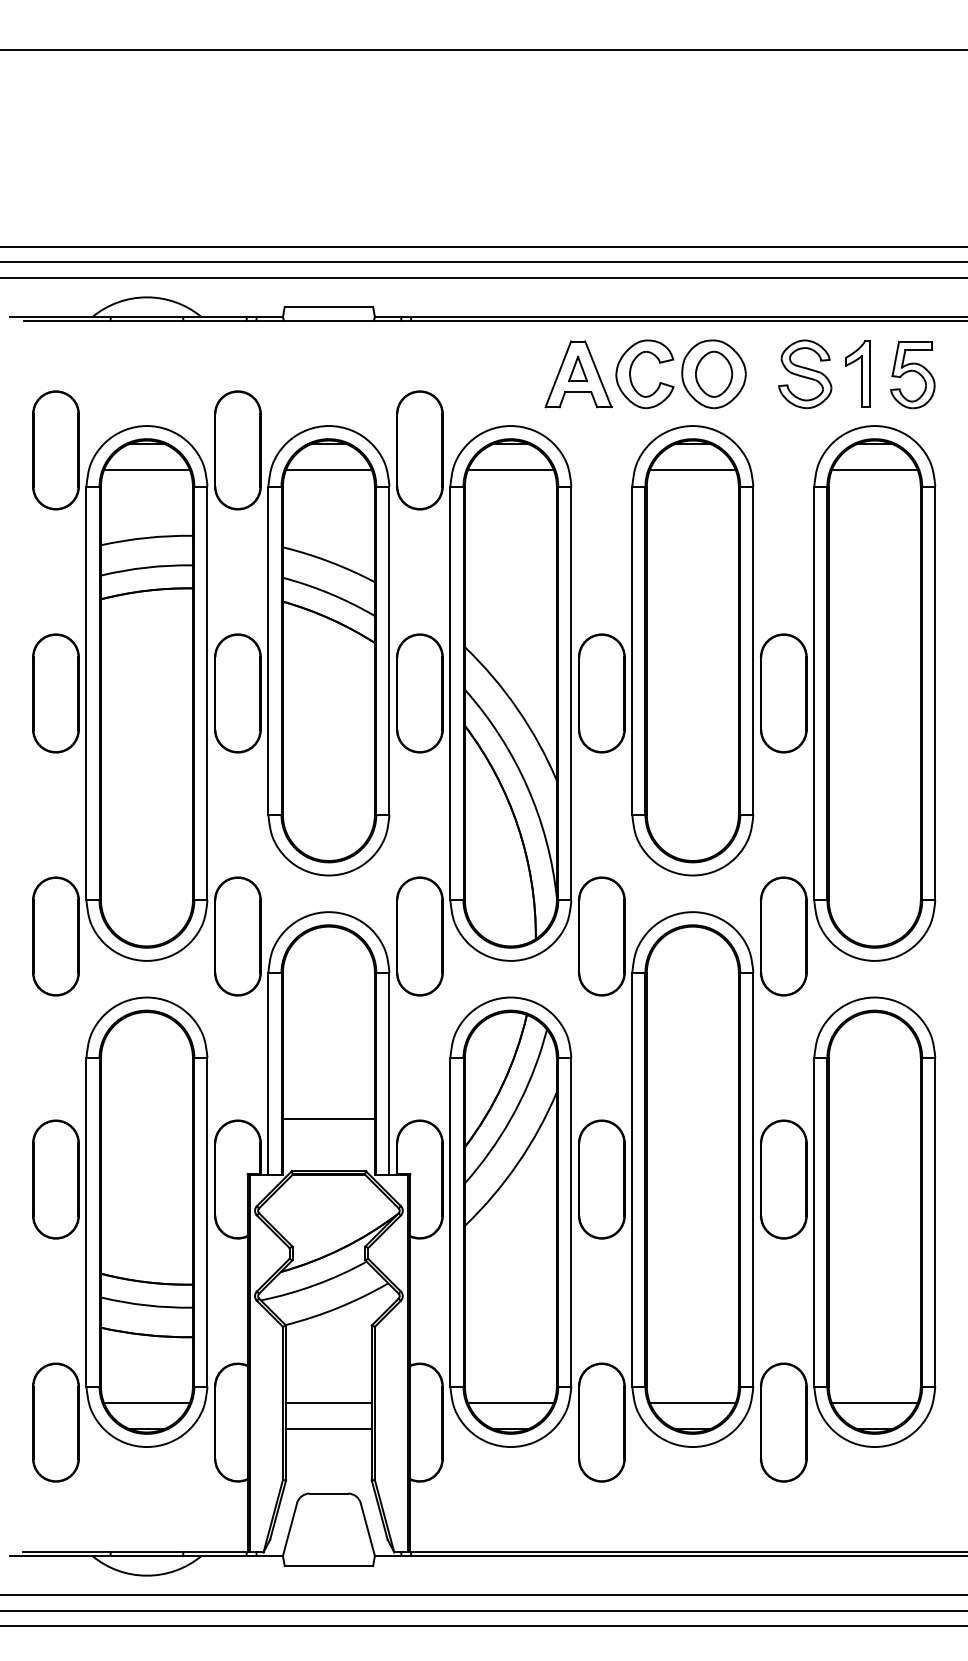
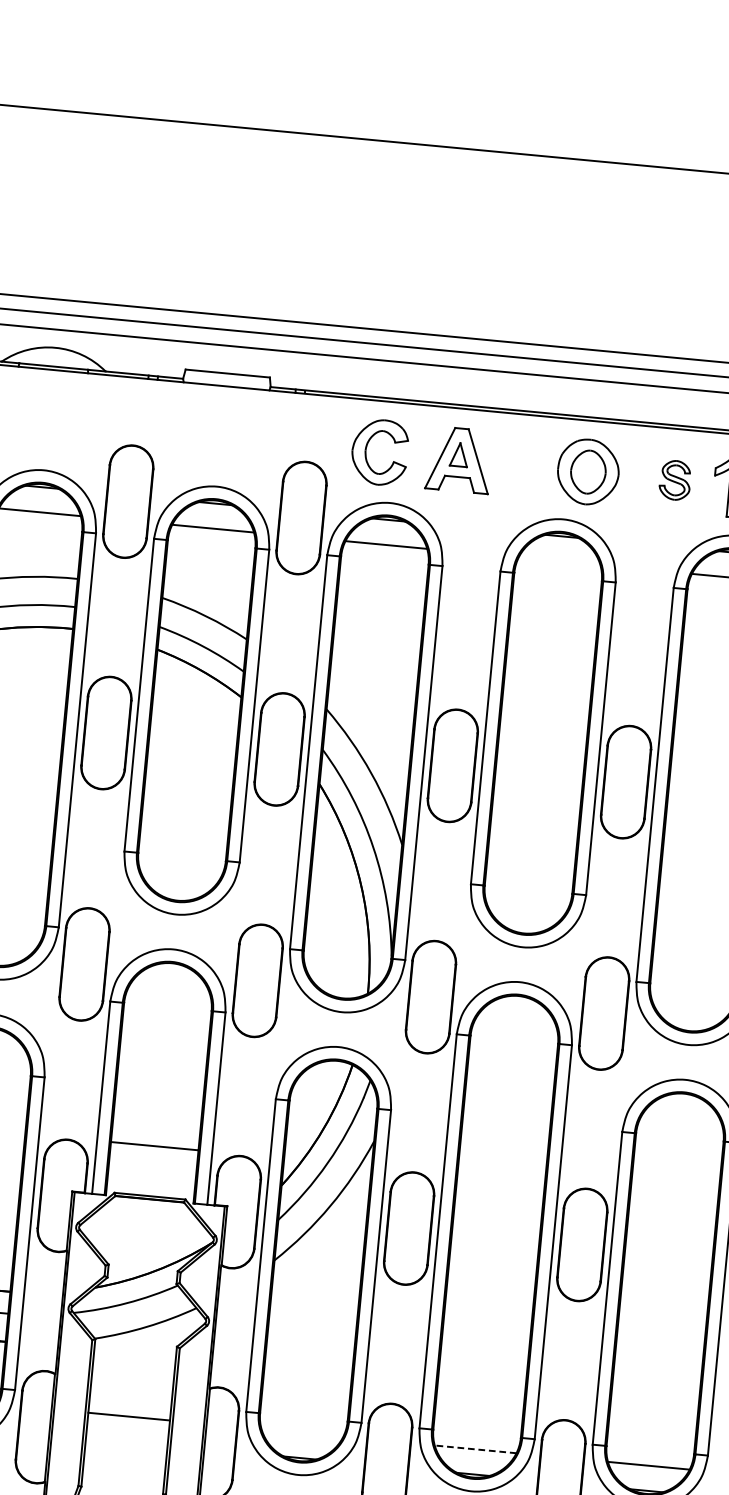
part: (805, 374) -> (675, 480), size x0.6
part: (631, 376) -> (366, 453), moved
line: (692, 470) -> (559, 561), removed
line: (510, 1402) -> (302, 1432), removed
line: (692, 1402) -> (475, 1448), solid -> dashed
line: (328, 1429) -> (126, 1441), removed

